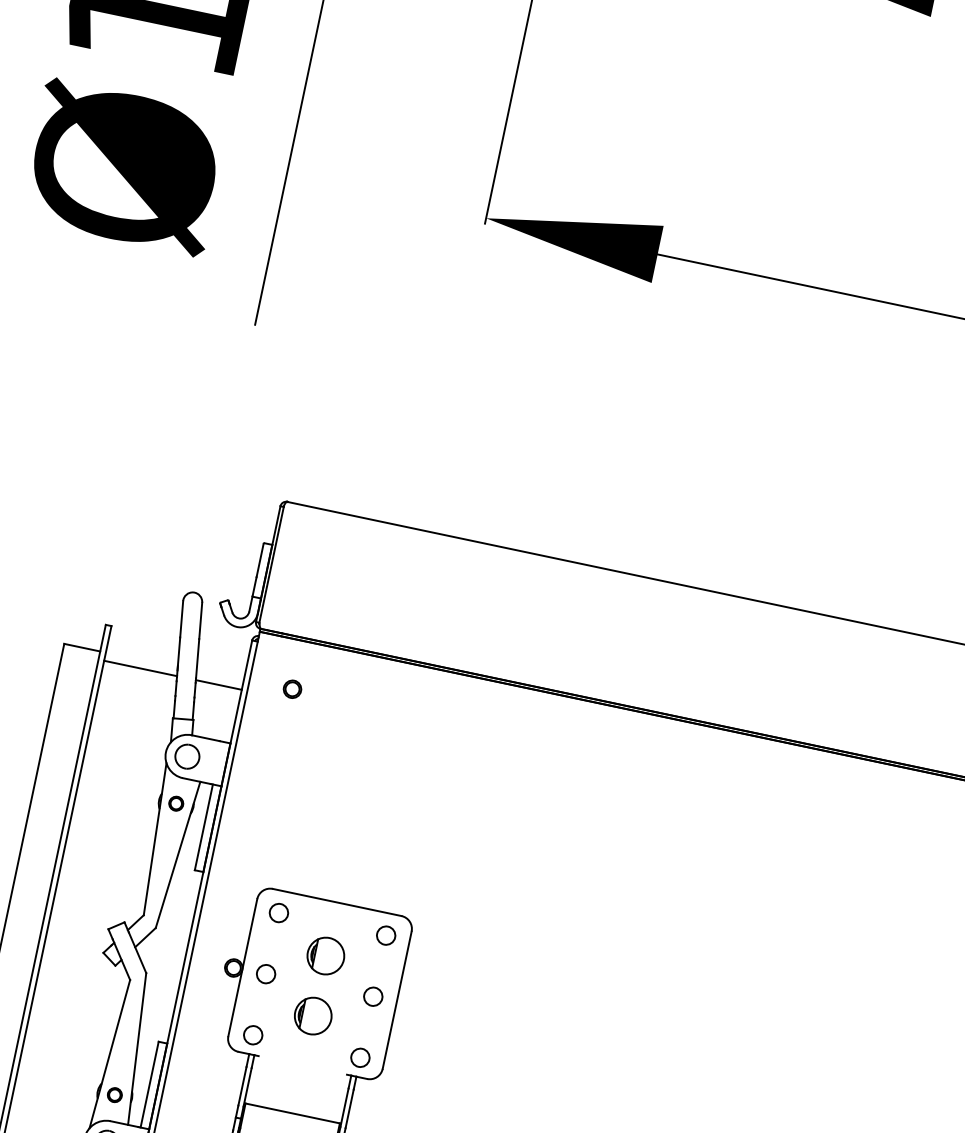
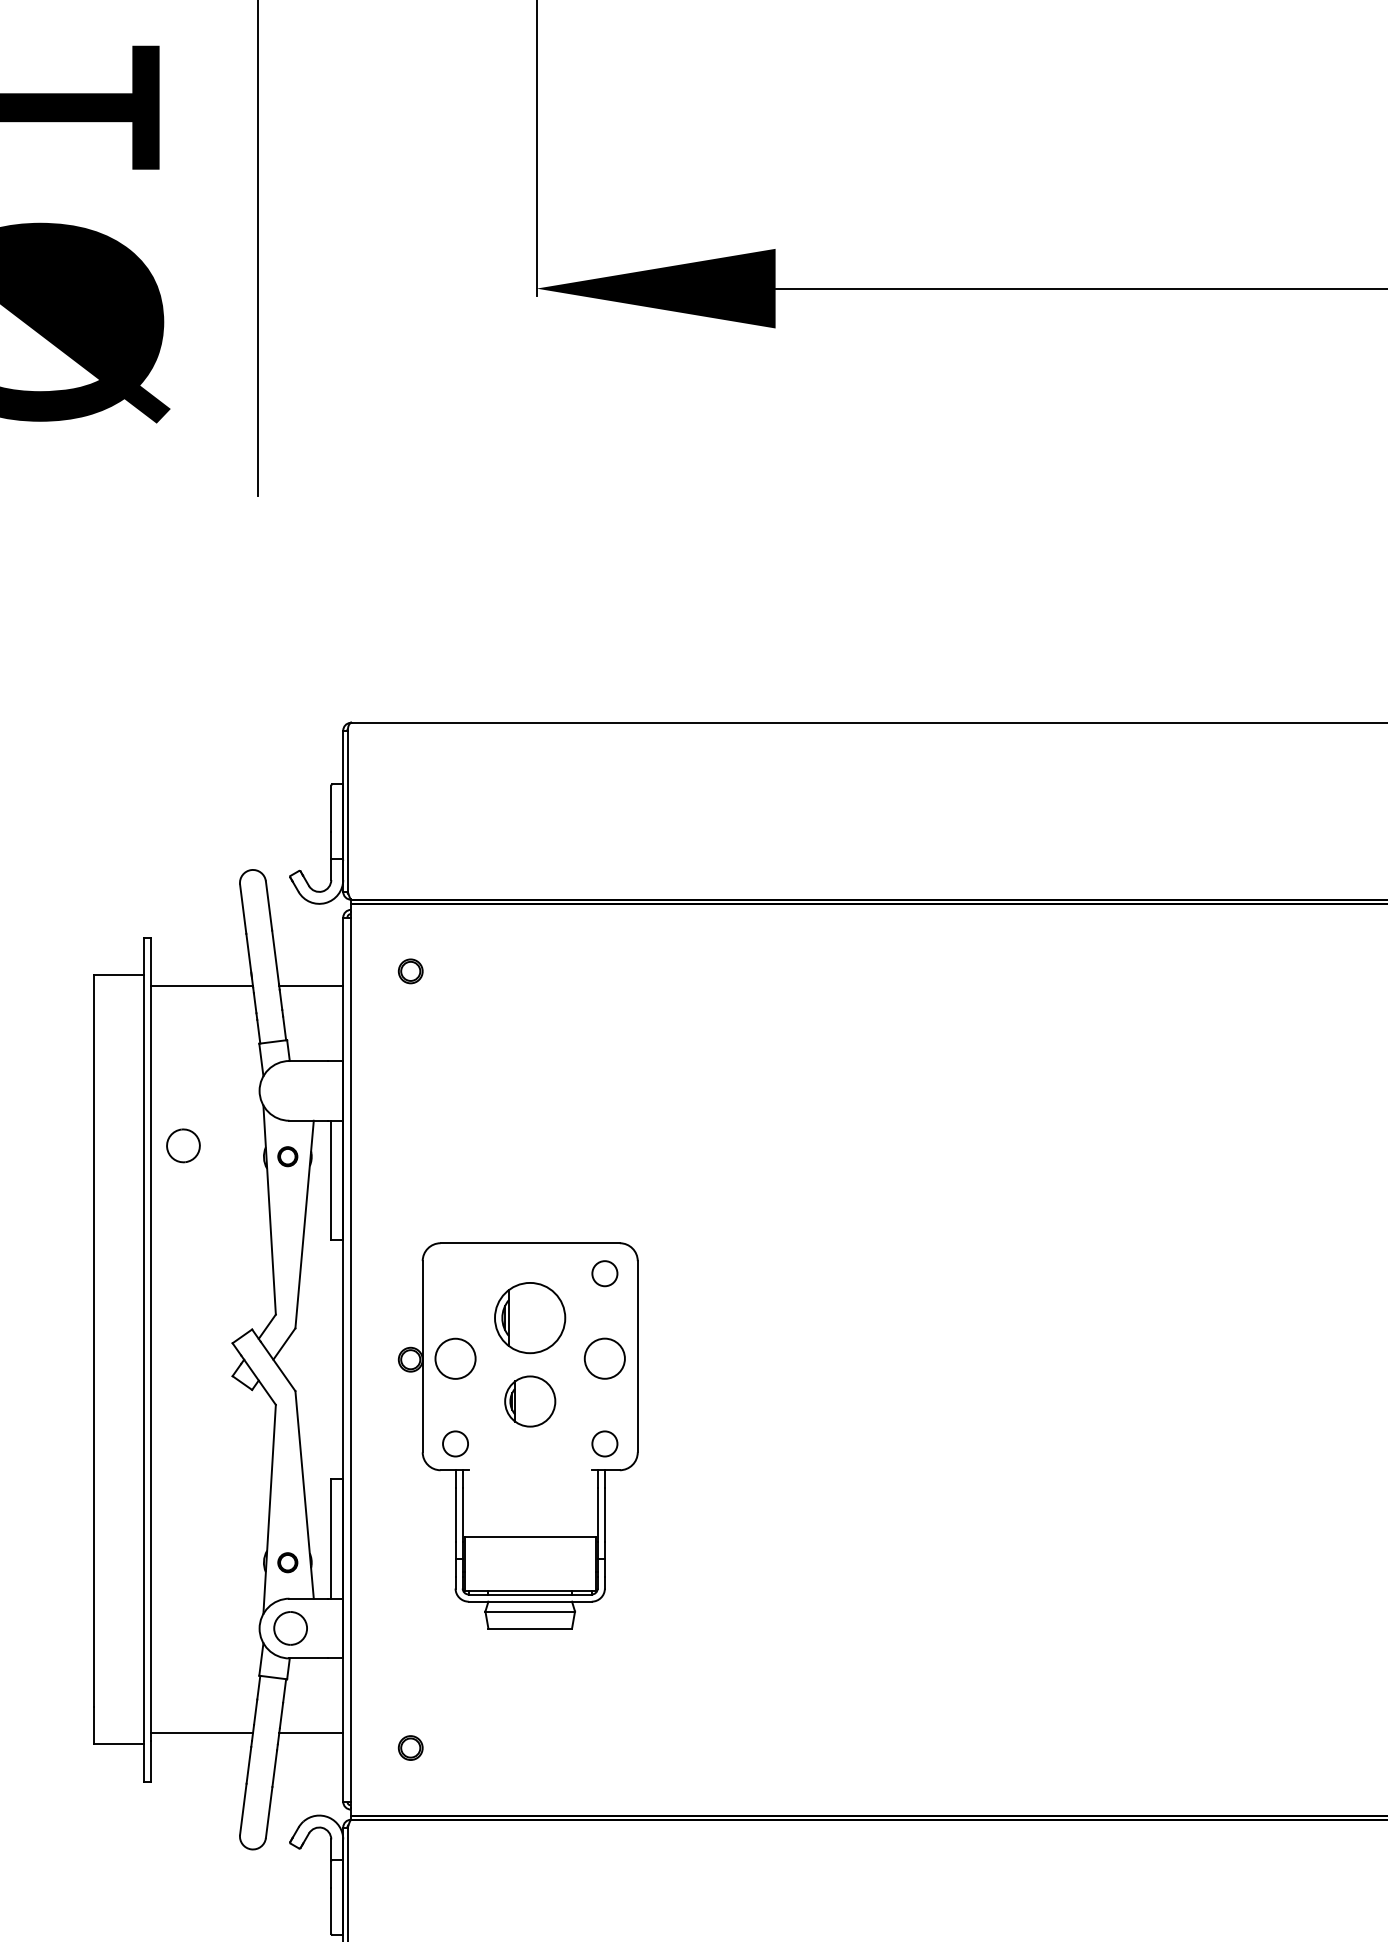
part: (187, 756) -> (183, 1145), moved
circle: (278, 912) -> (455, 1273), removed
part: (326, 955) -> (530, 1317), size x1.4
circle: (266, 973) -> (455, 1358), size x1.6
circle: (373, 996) -> (604, 1358), size x1.6

